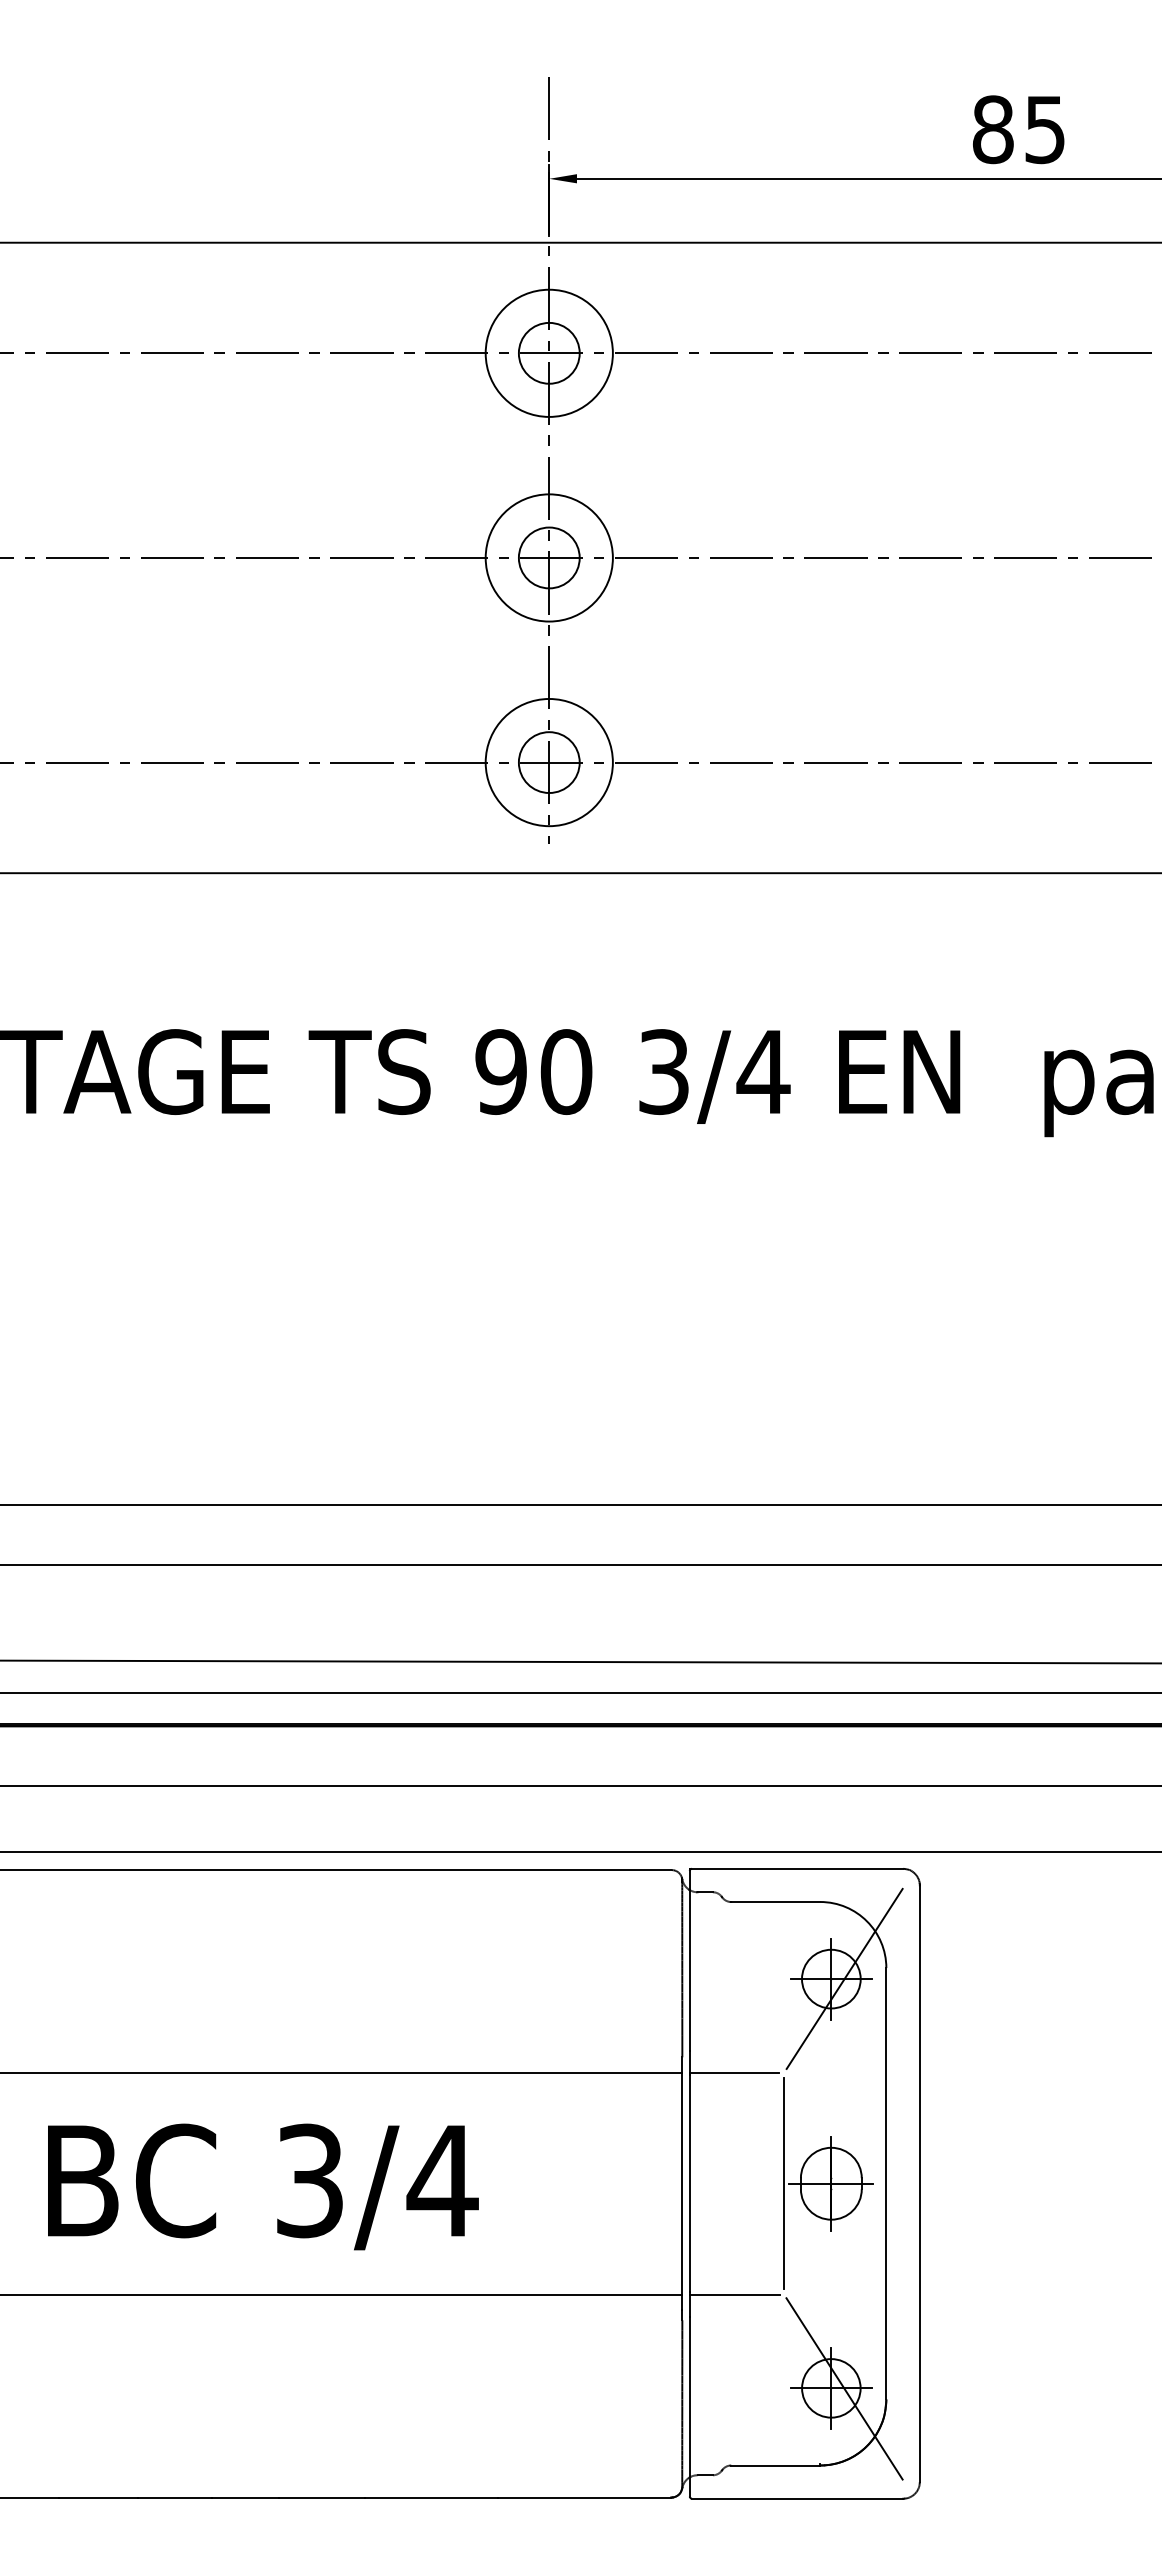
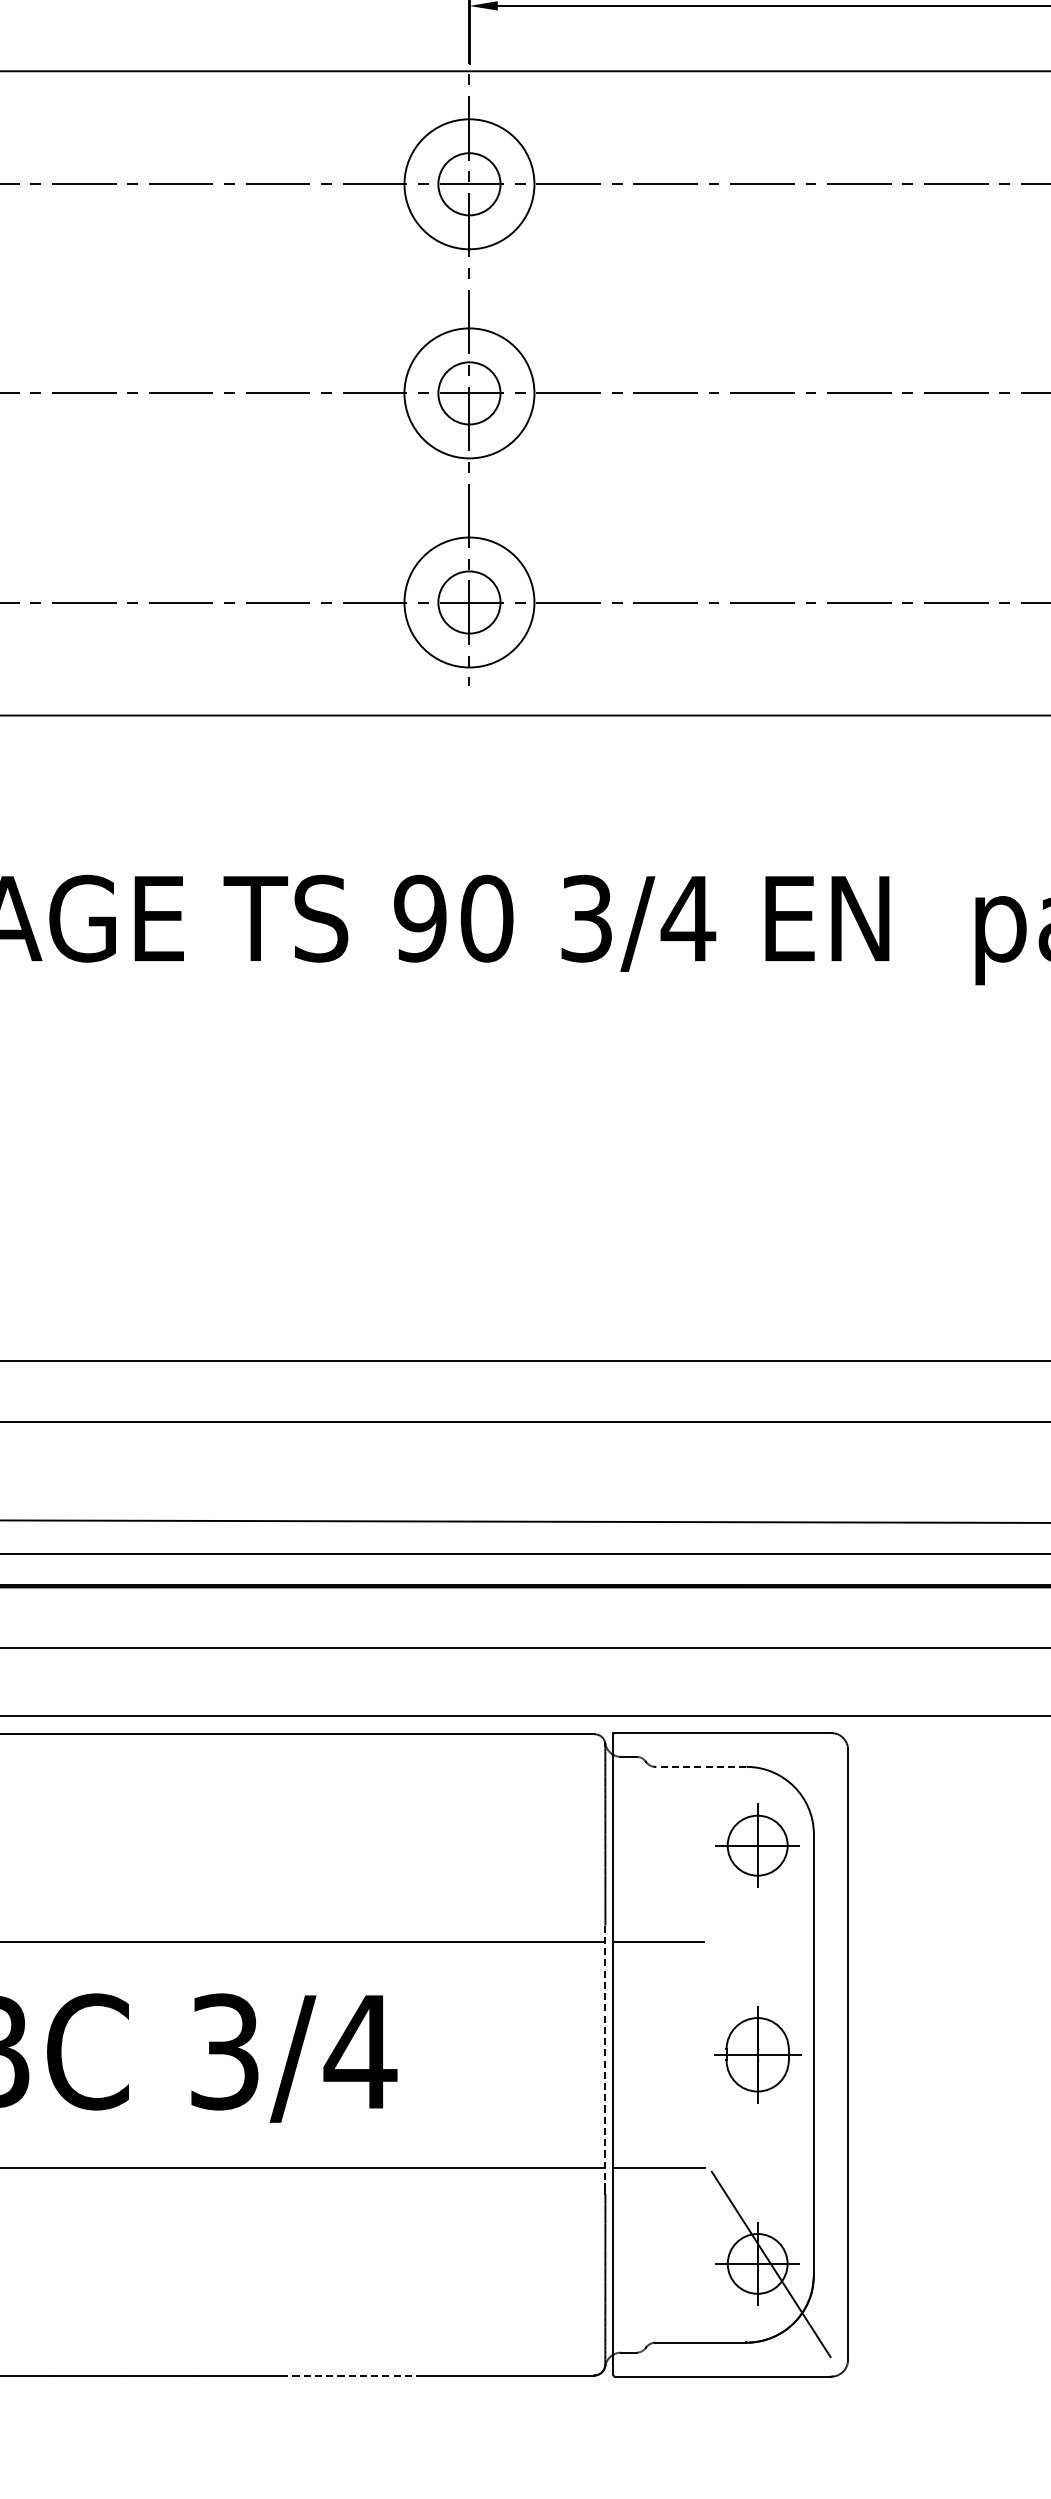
line: (775, 1902) -> (700, 1767), solid -> dashed
line: (844, 1978) -> (771, 1845), removed
line: (784, 2182) -> (709, 2053), removed
line: (682, 2184) -> (605, 2055), solid -> dashed
line: (431, 2497) -> (349, 2375), solid -> dashed

